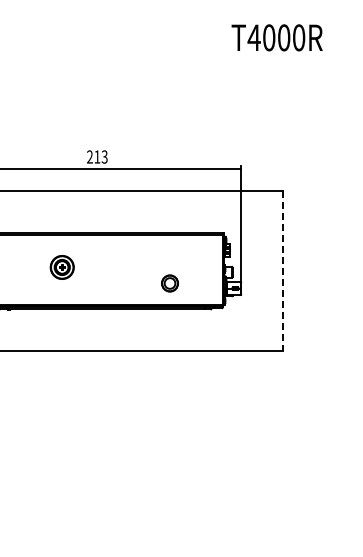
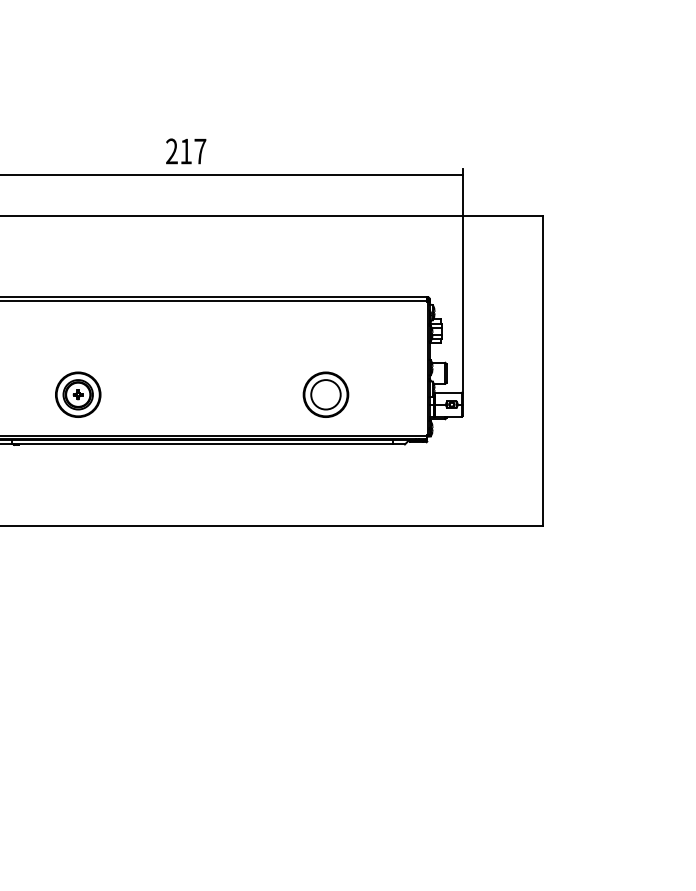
text: (104, 156) -> (199, 150), 213 -> 217
part: (61, 267) -> (76, 394), moved
line: (282, 271) -> (542, 371), dashed -> solid
part: (169, 283) -> (324, 394), size x1.43

